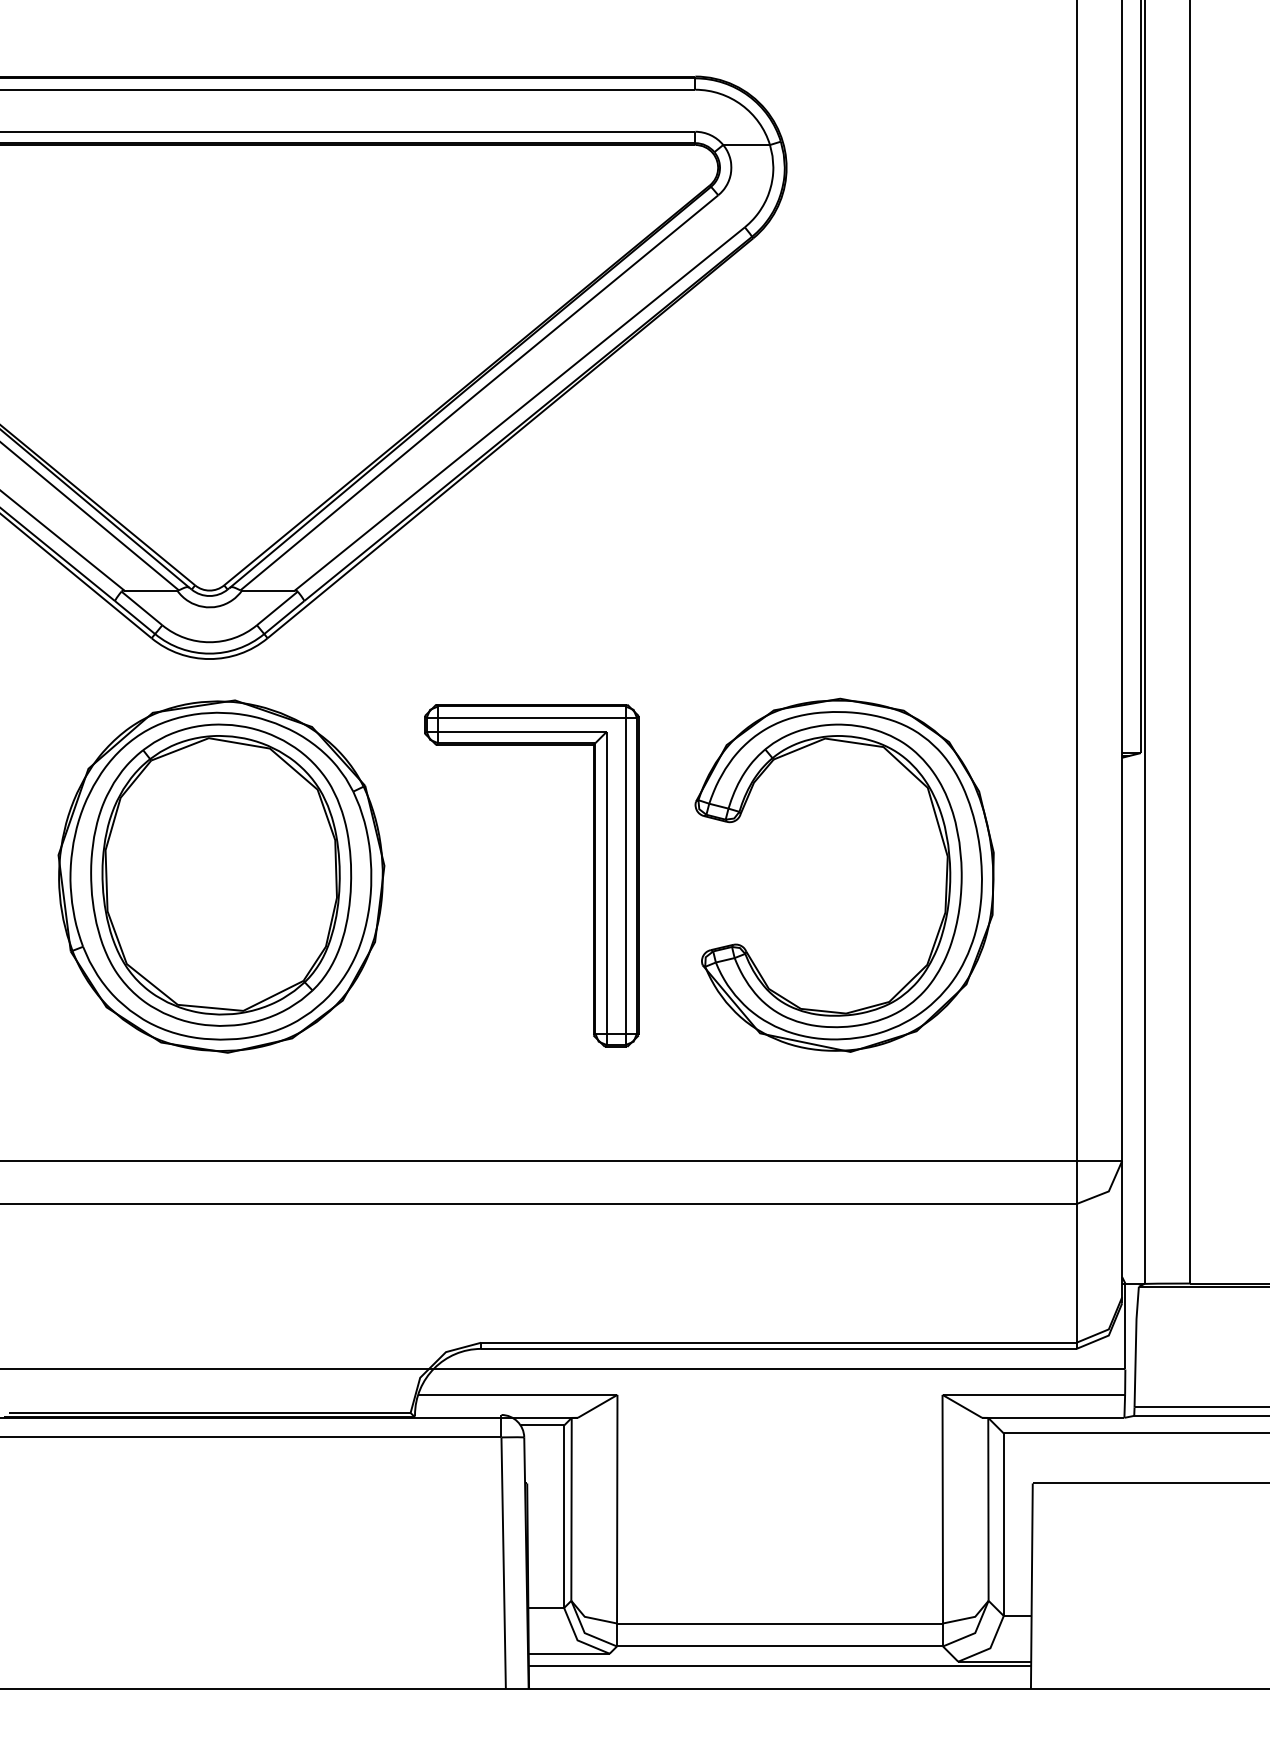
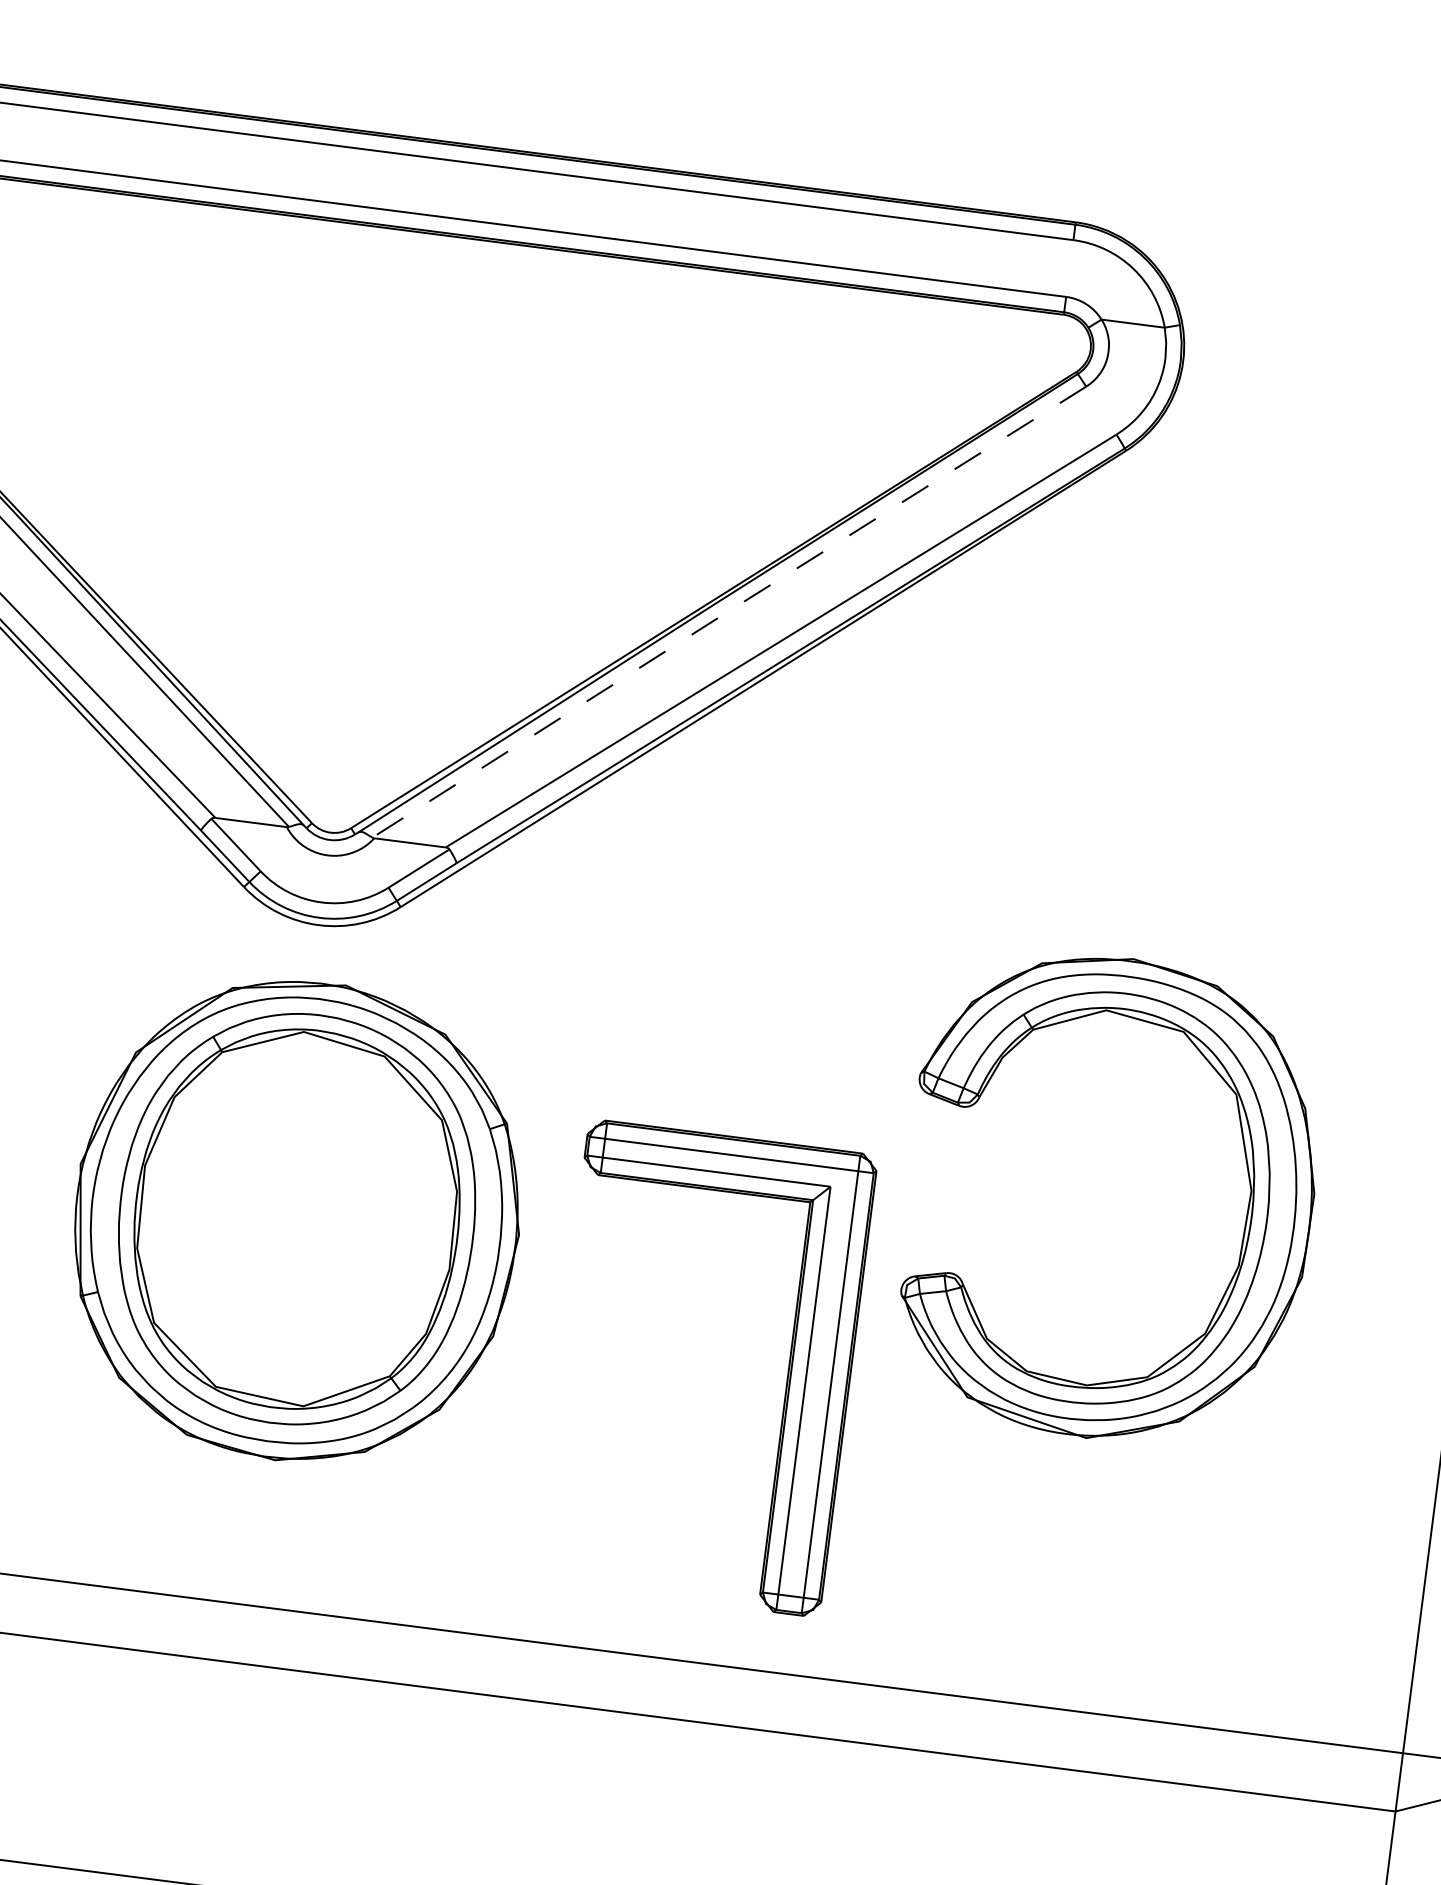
line: (478, 392) -> (728, 611), solid -> dashed
part: (593, 875) -> (787, 1378), moved
part: (945, 879) -> (1244, 1221), moved

